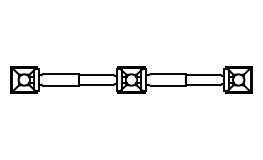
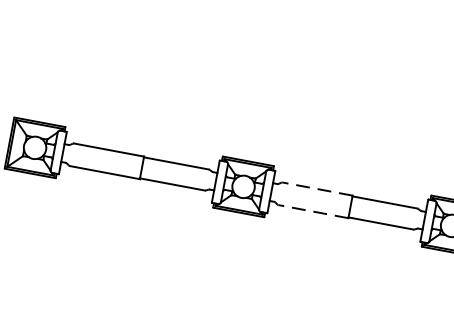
line: (168, 74) -> (317, 189), solid -> dashed
line: (168, 85) -> (313, 211), solid -> dashed

